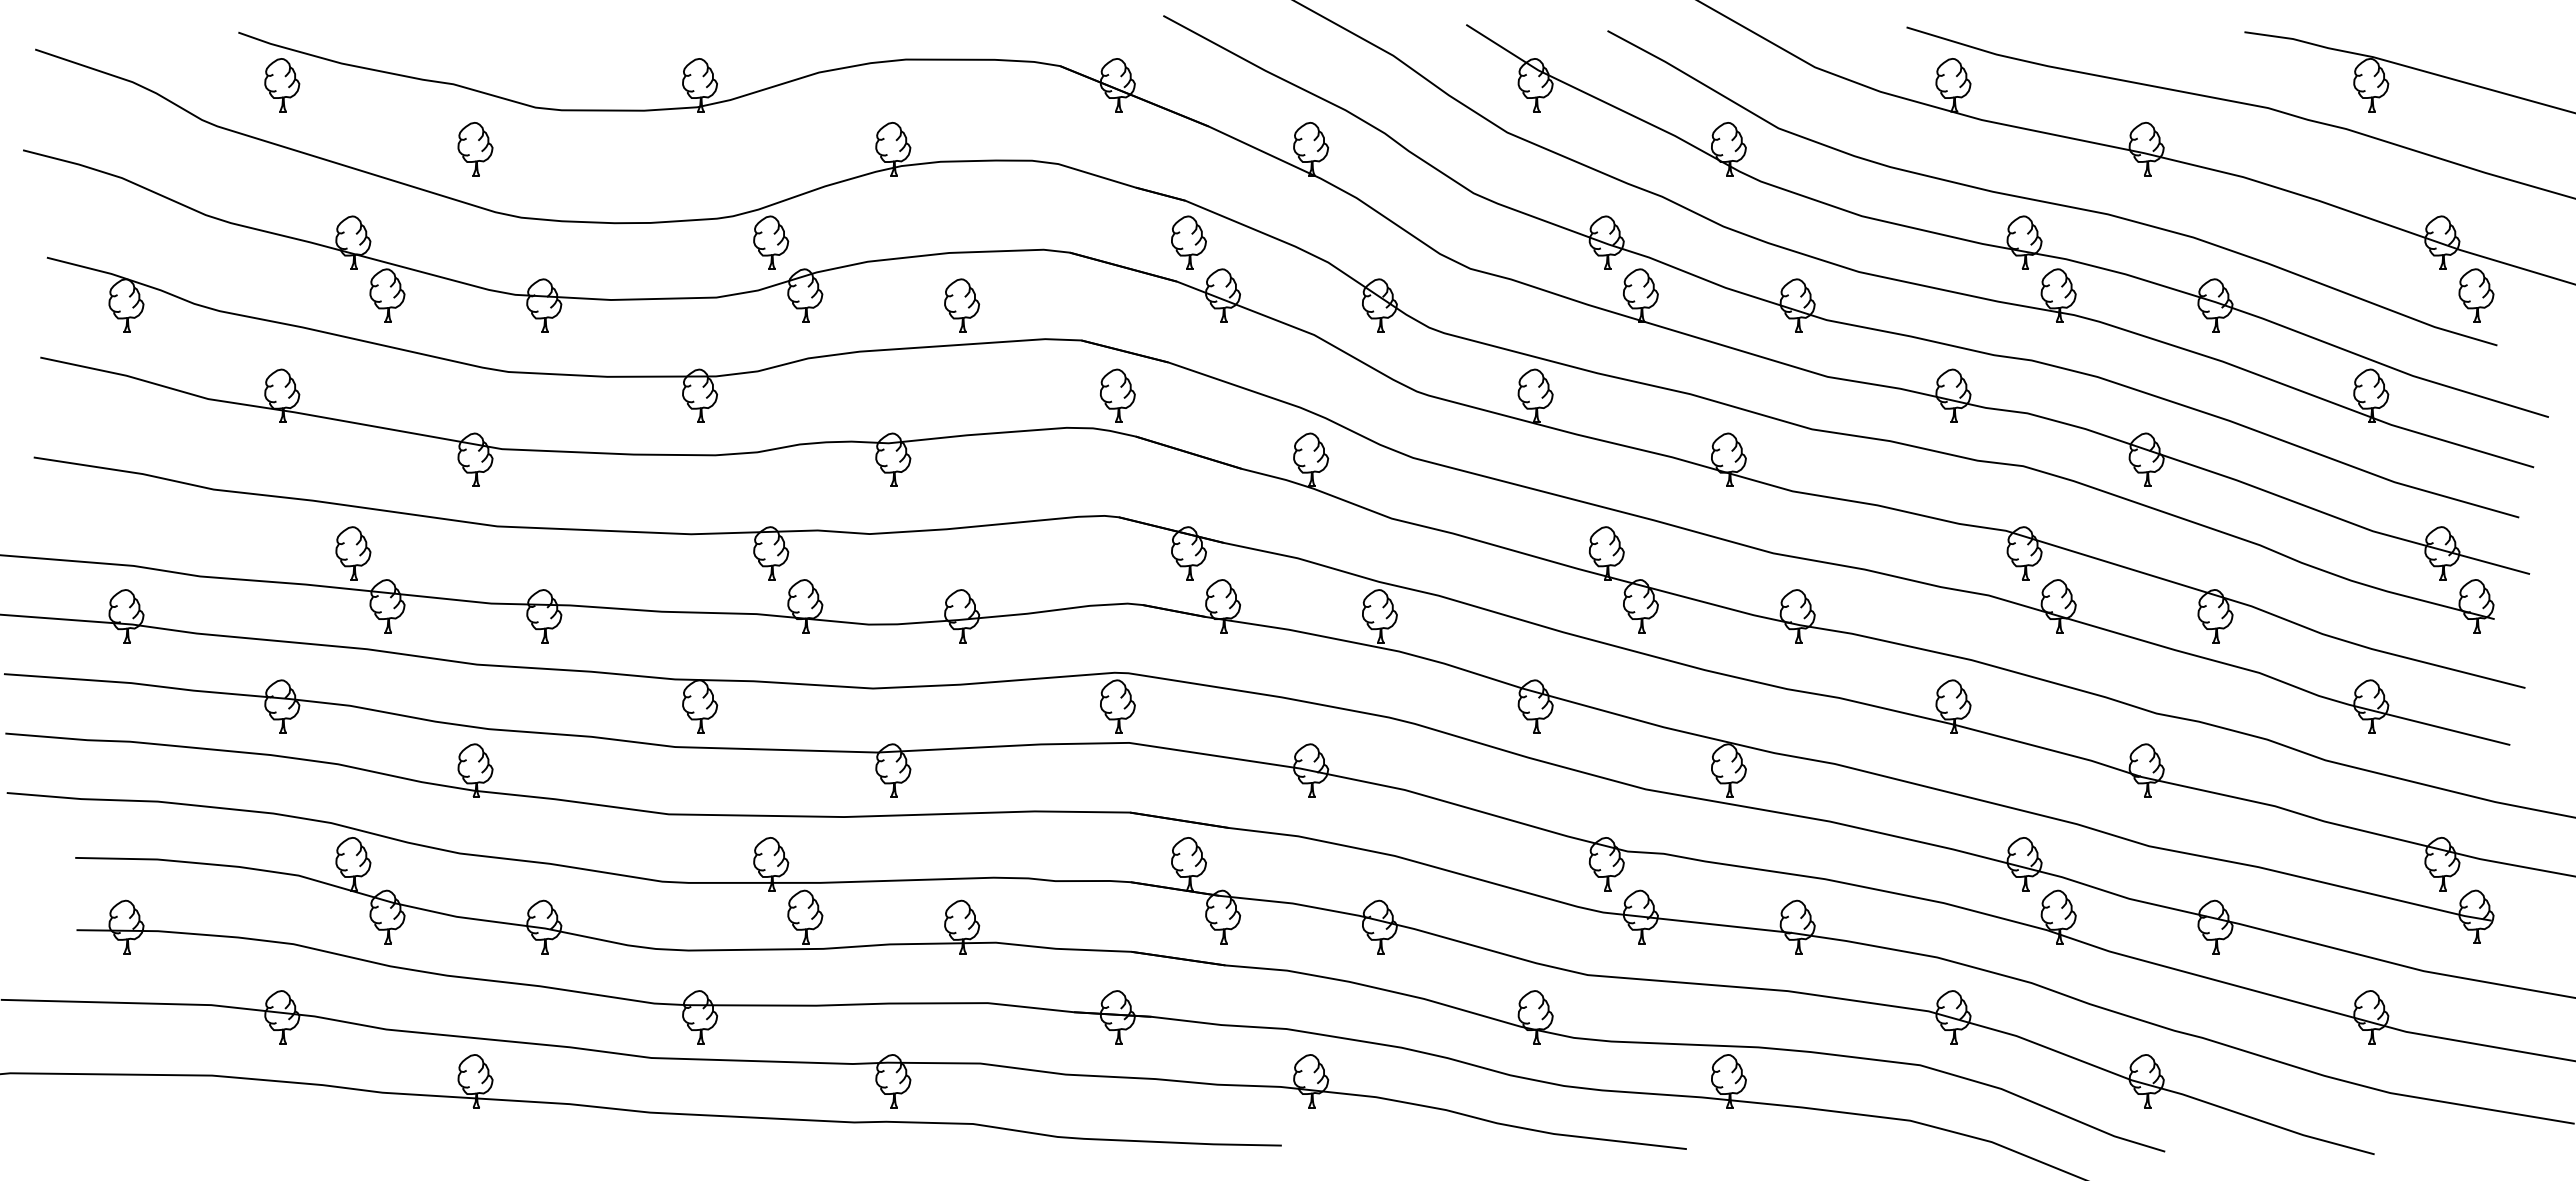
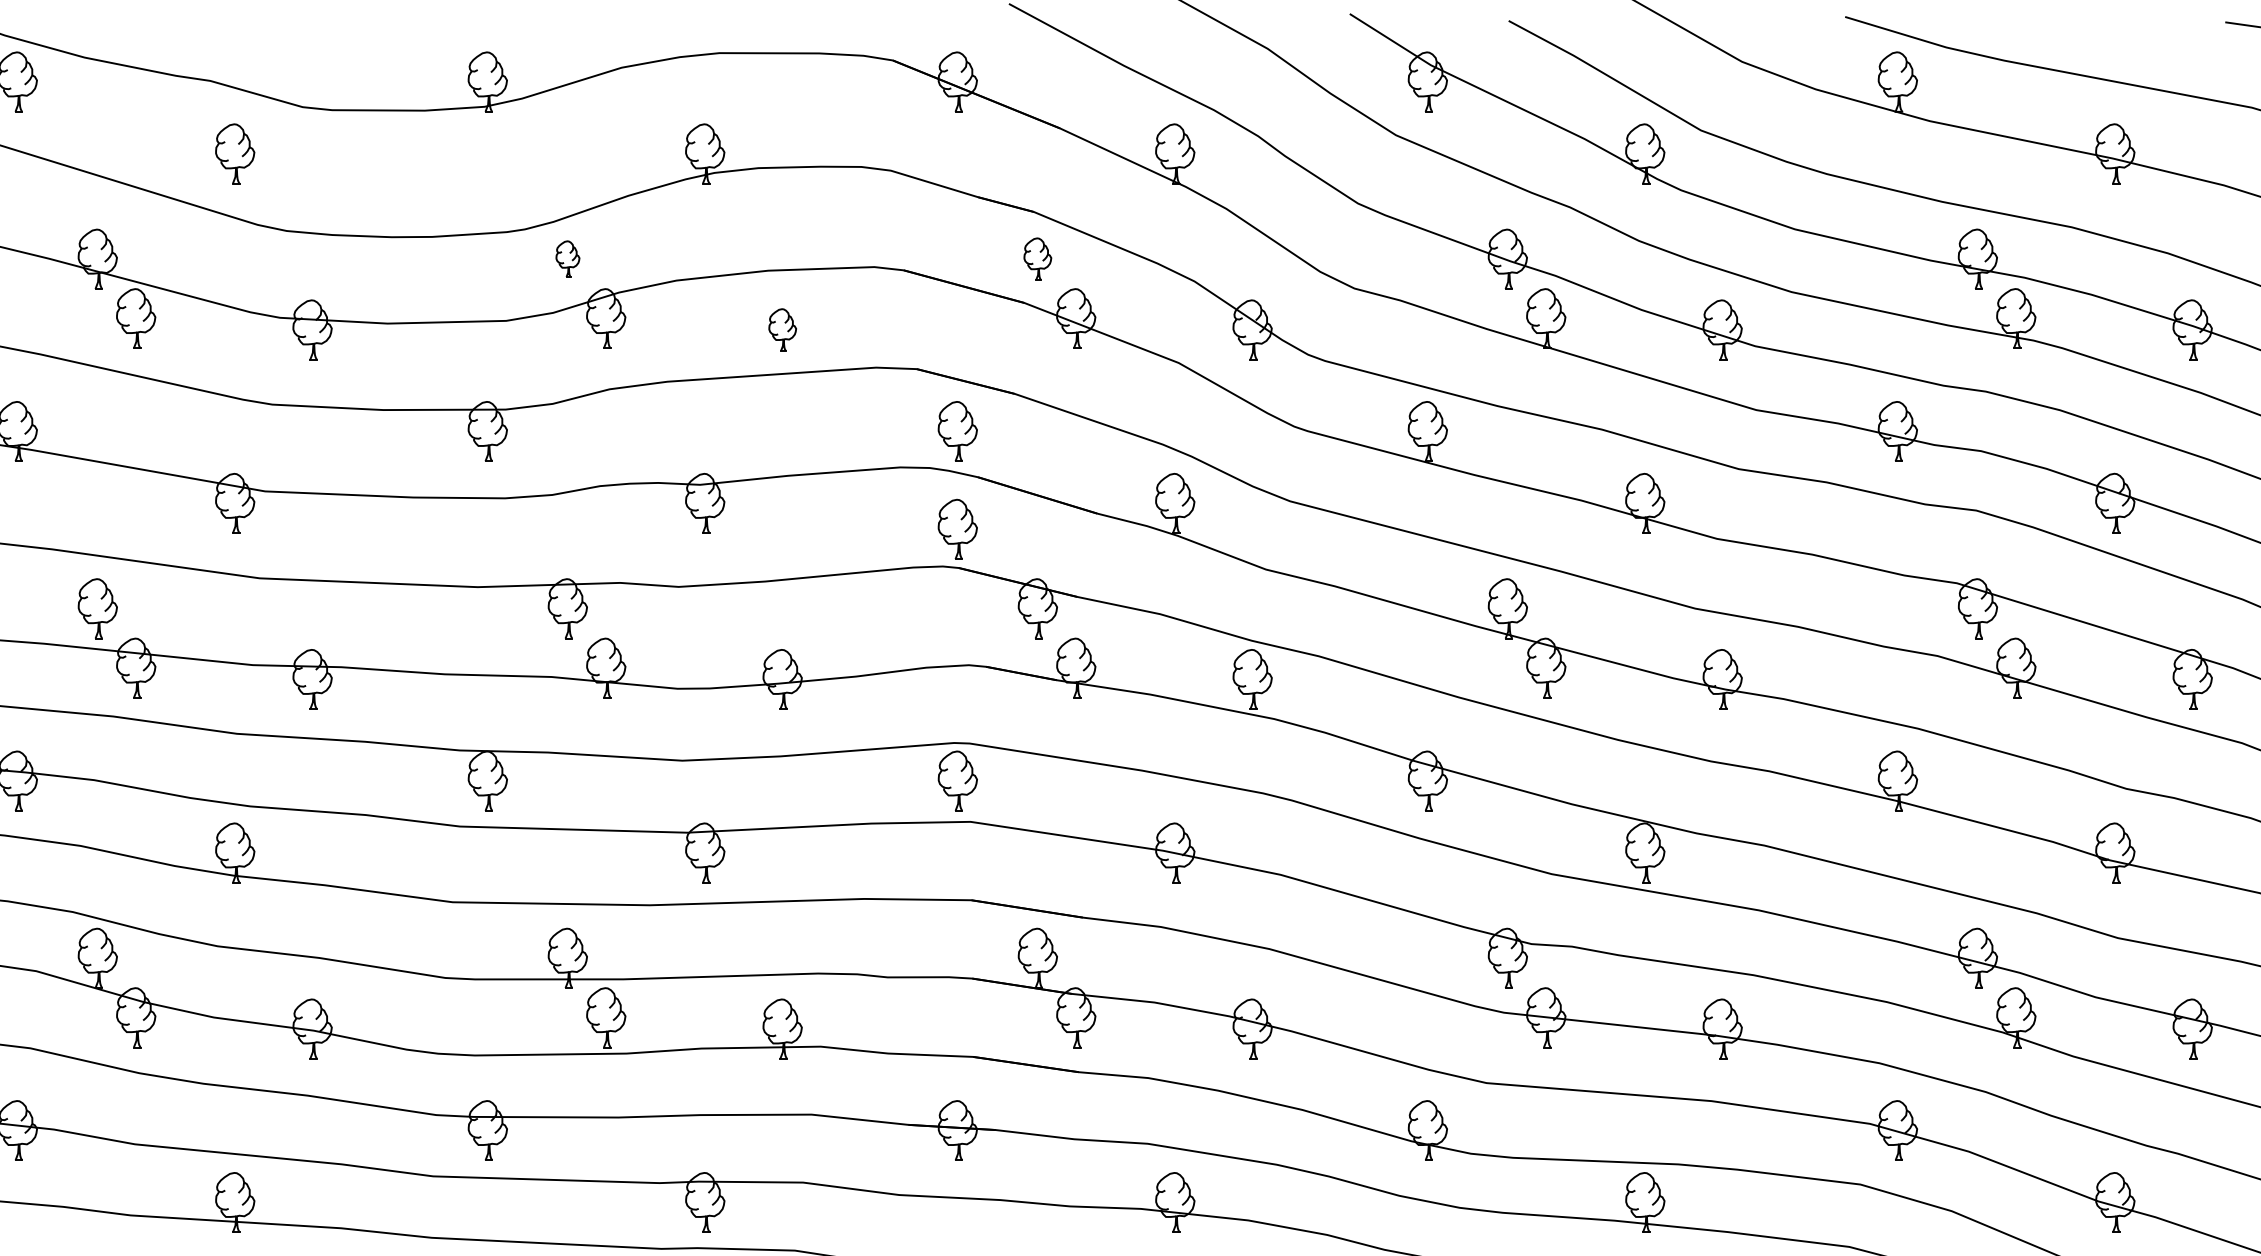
part: (771, 242) -> (568, 258), size x0.6
part: (1188, 242) -> (1037, 258), size x0.7
part: (962, 305) -> (783, 329), size x0.7
part: (1117, 482) -> (957, 528), added

